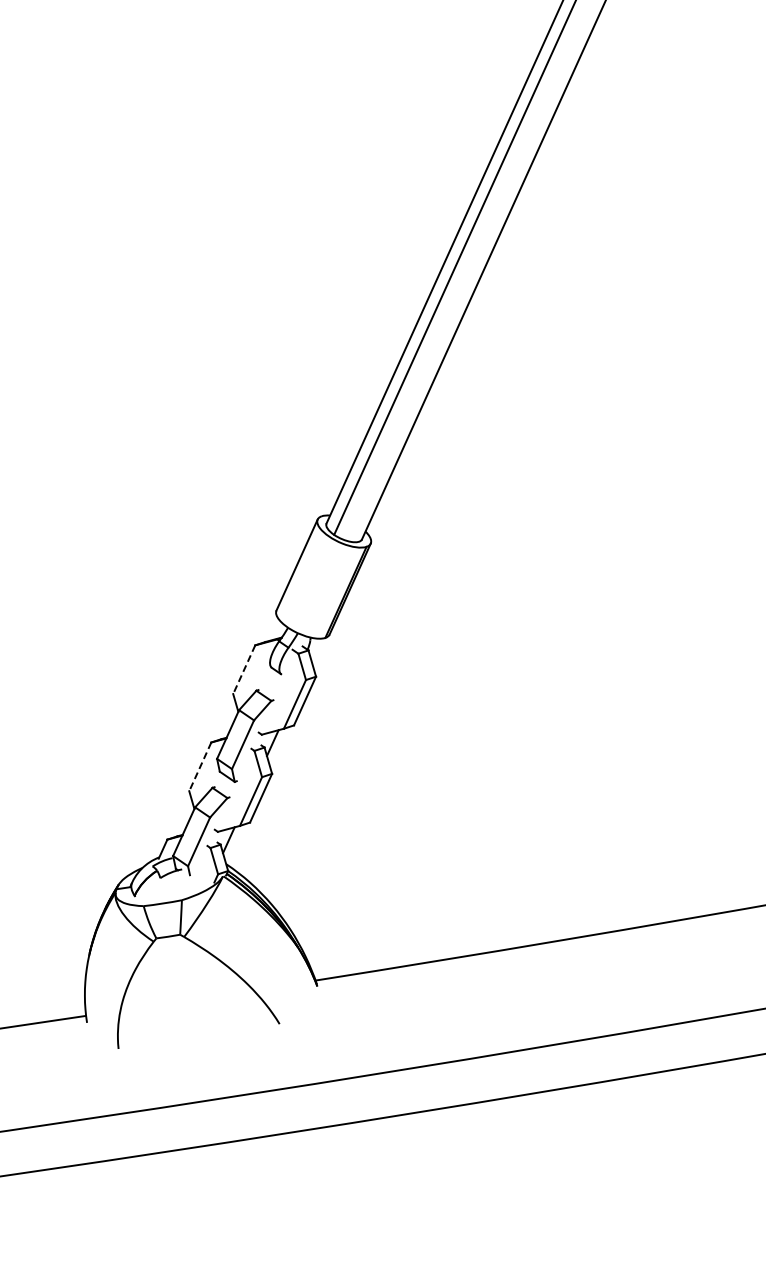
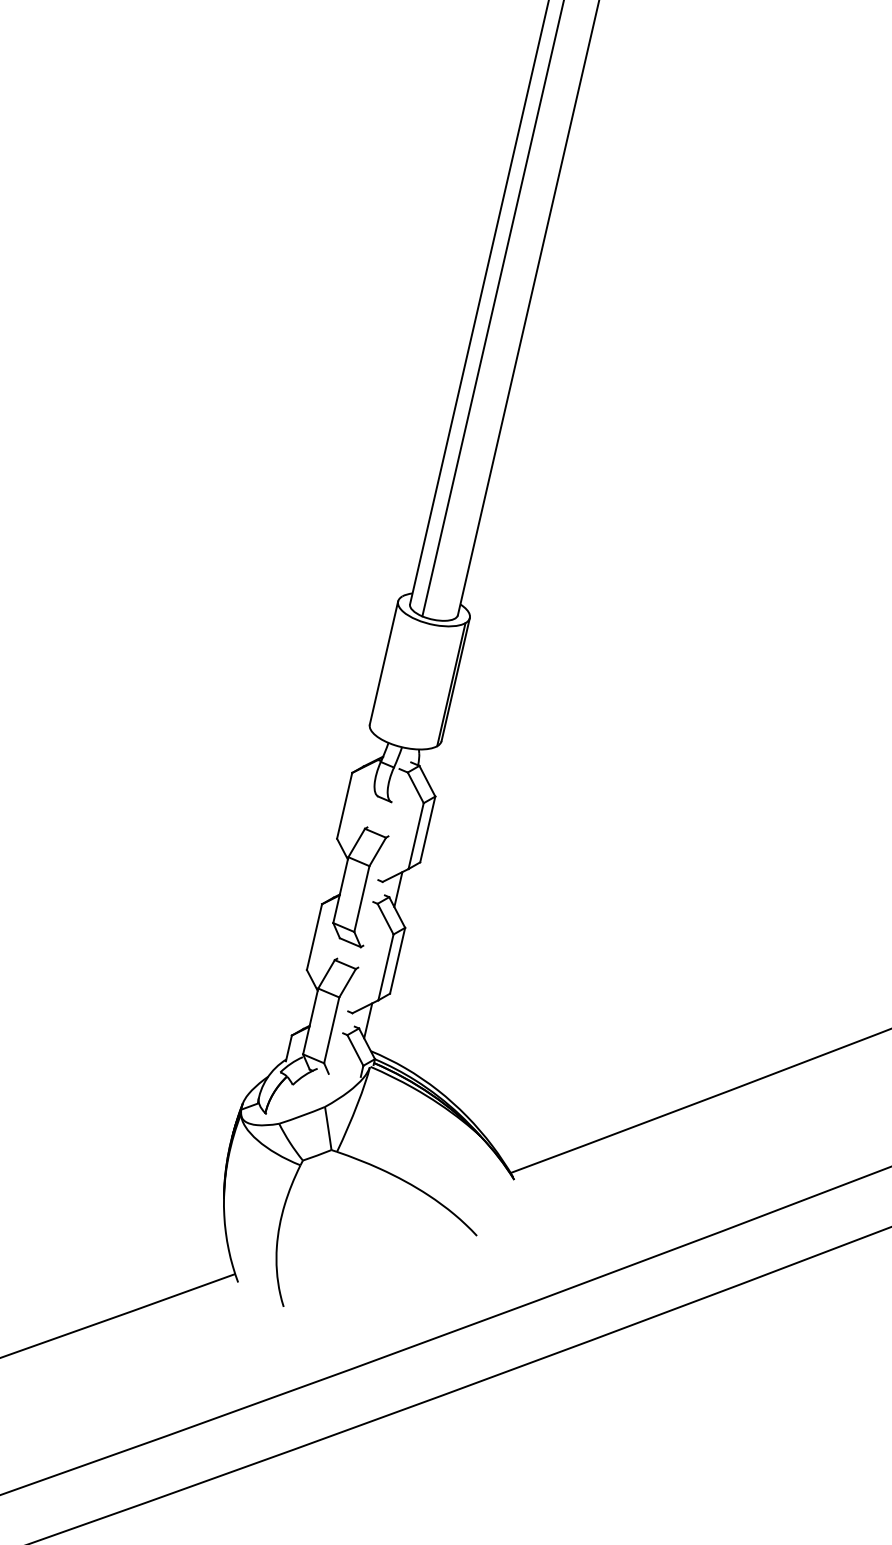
line: (244, 669) -> (344, 805), dashed -> solid
line: (200, 766) -> (314, 936), dashed -> solid

